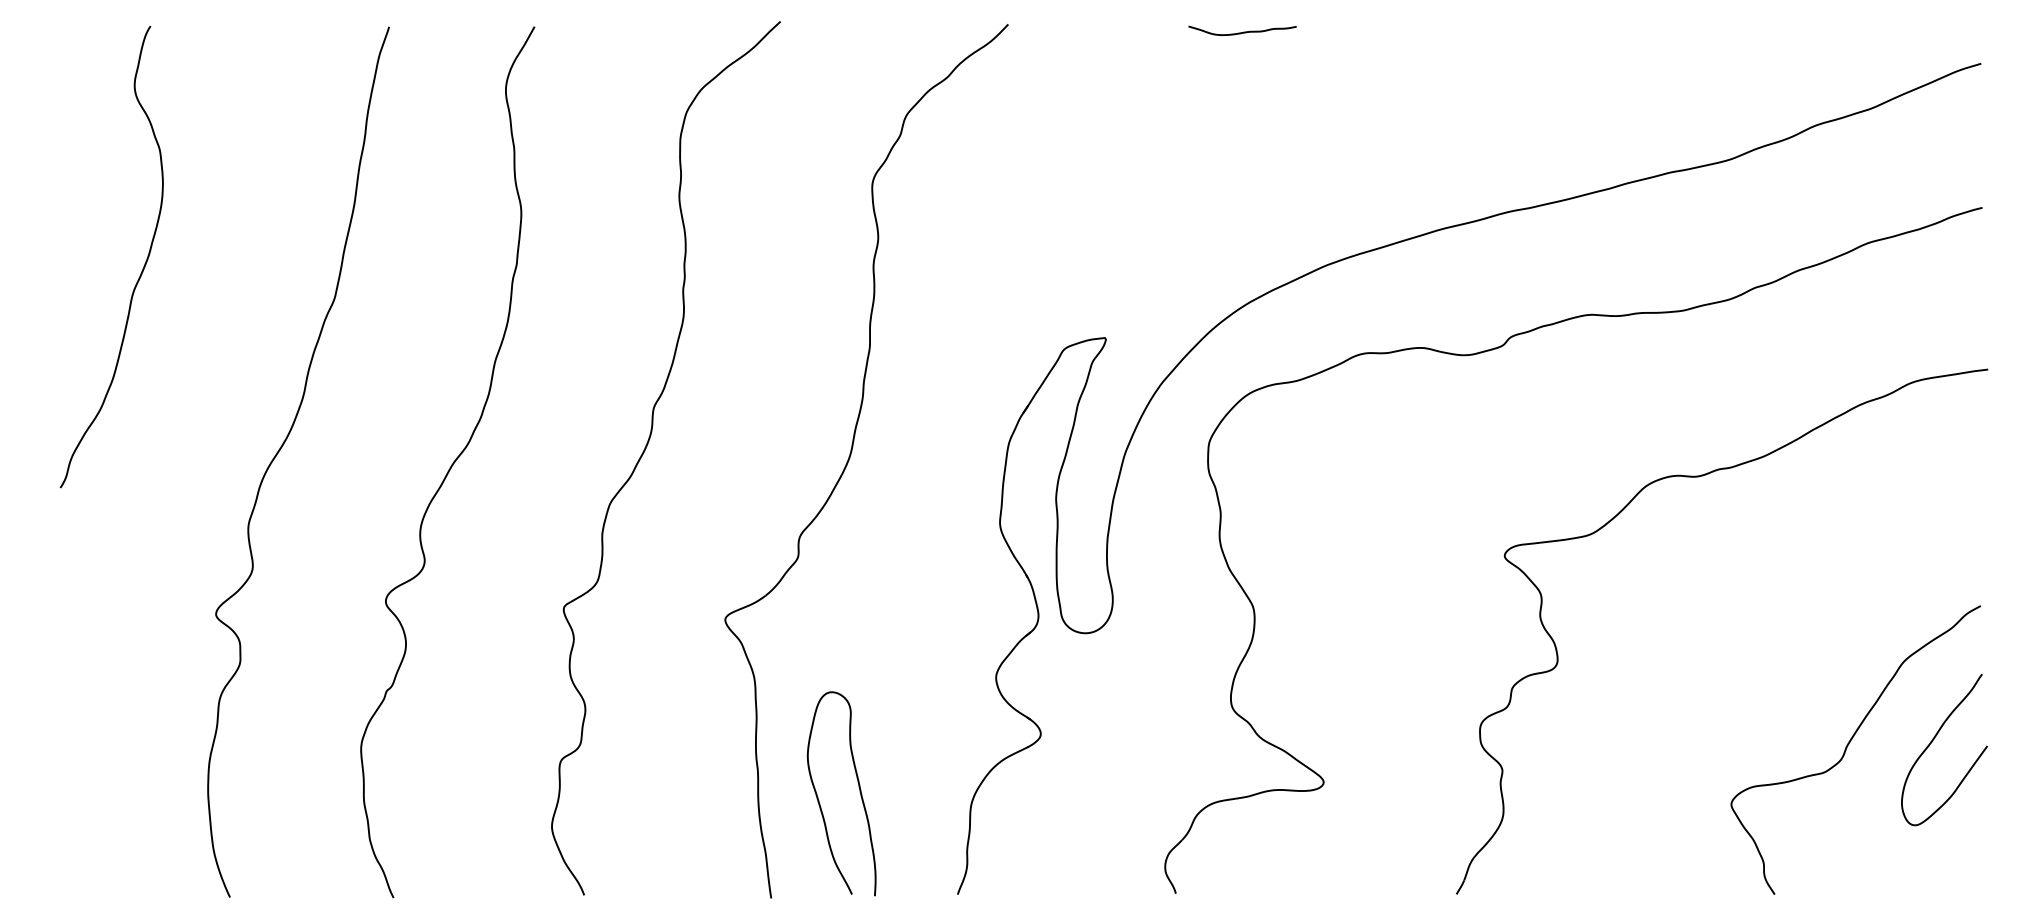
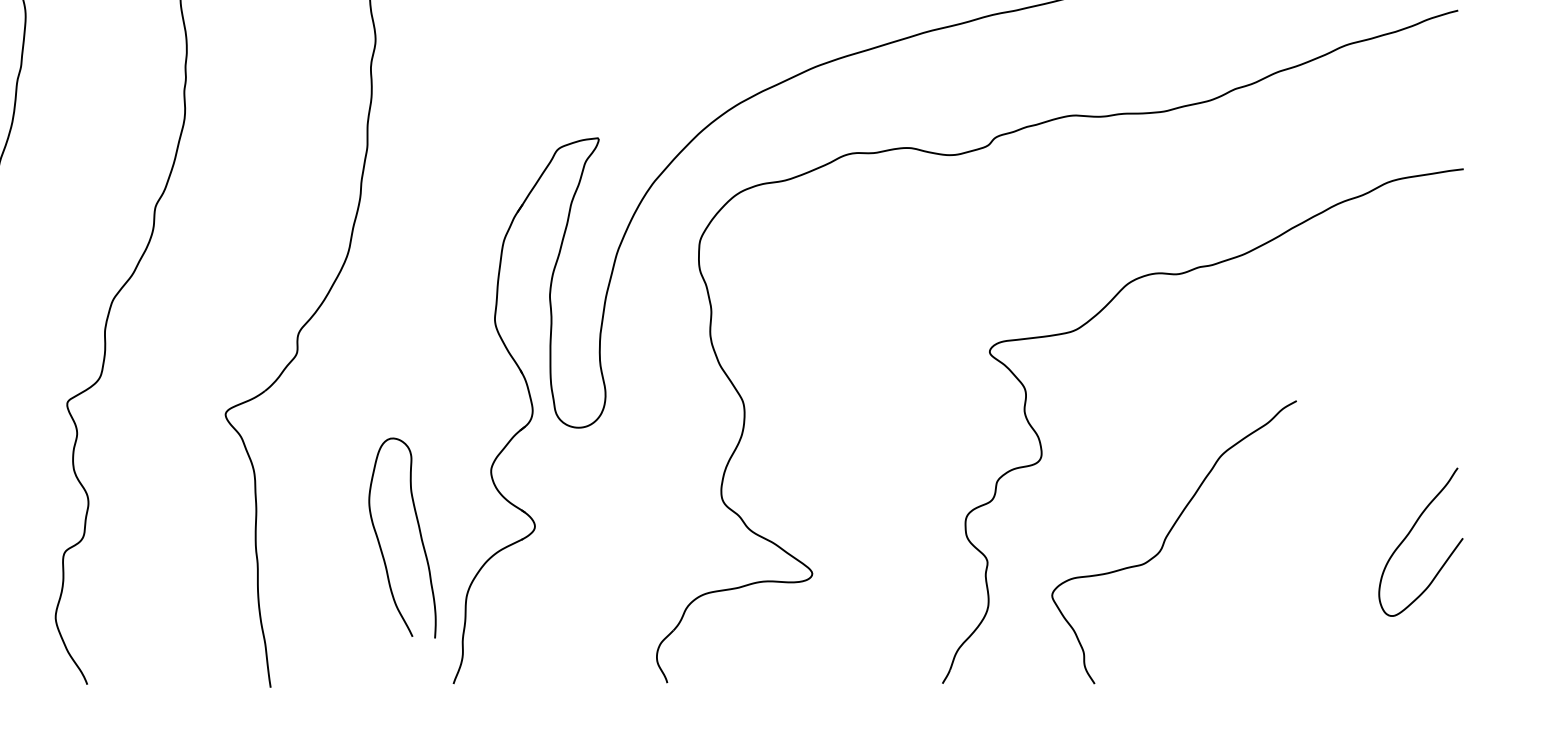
curve: (1849, 744) -> (1167, 536), moved
curve: (858, 787) -> (418, 531), moved

